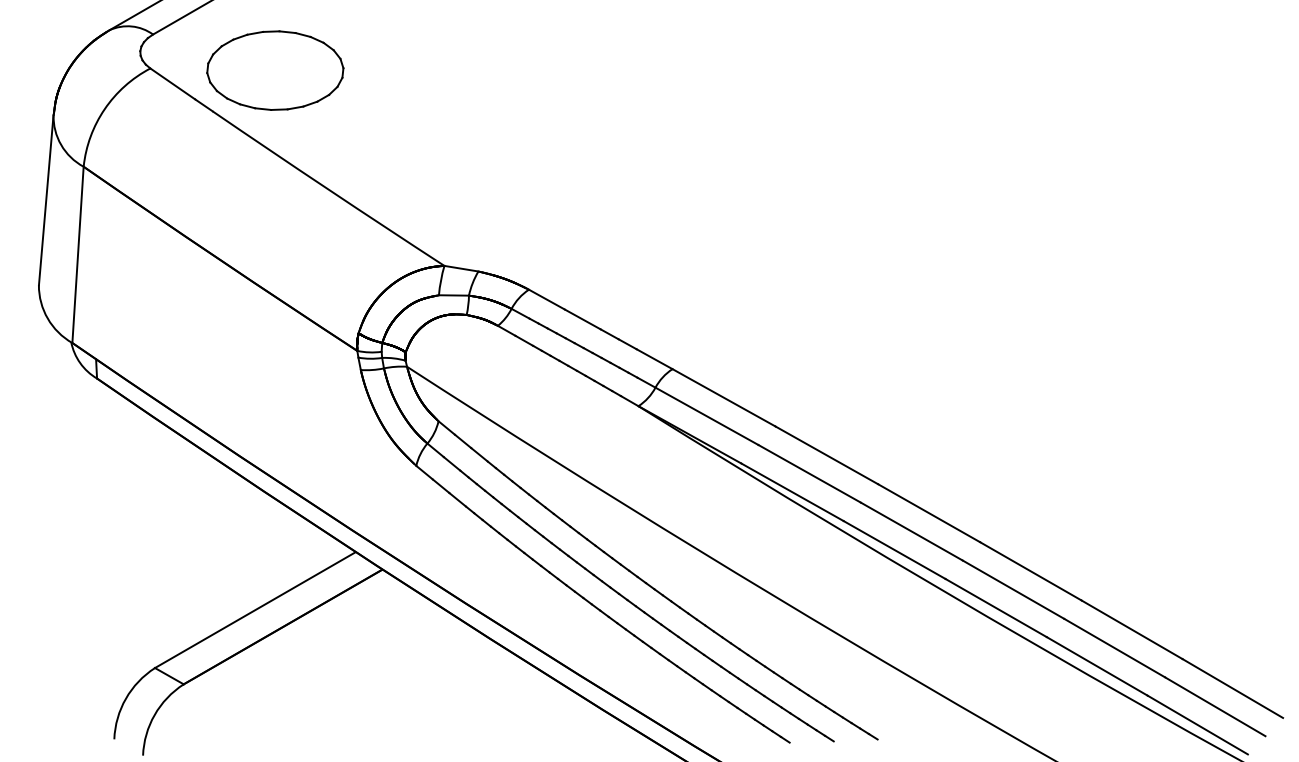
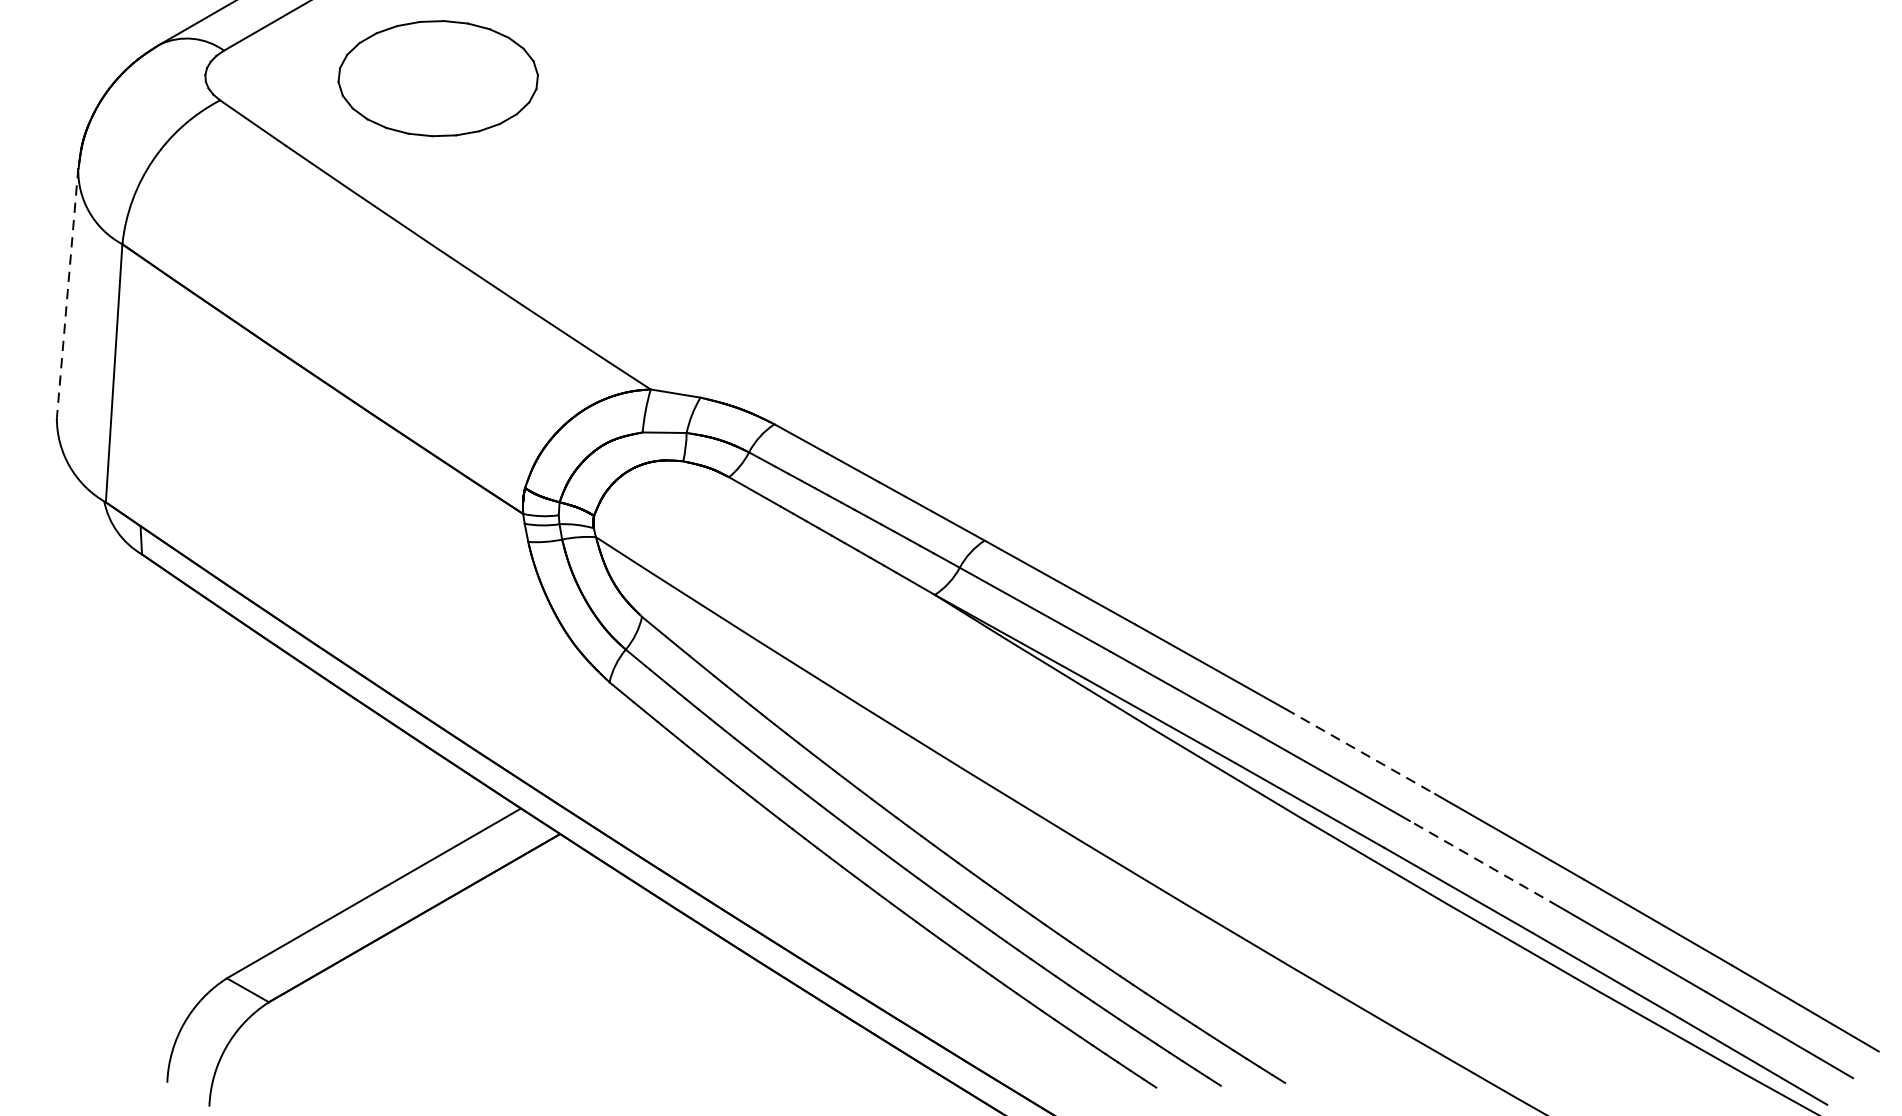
part: (275, 70) -> (438, 78), moved
line: (46, 200) -> (67, 293), solid -> dashed
line: (929, 513) -> (1361, 752), solid -> dashed
line: (1013, 589) -> (1484, 863), solid -> dashed

